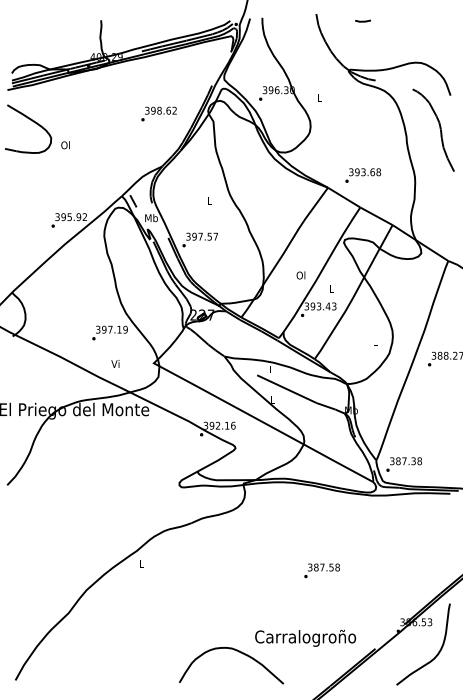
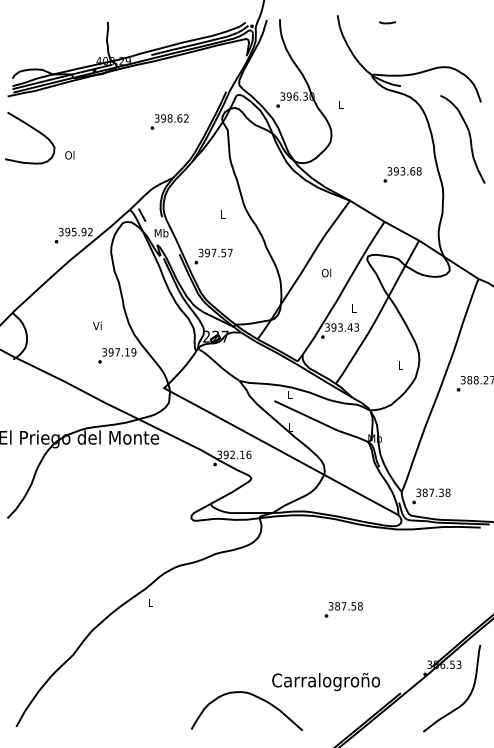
text: (362, 175) -> (401, 174), moved
text: (300, 275) -> (326, 273), moved
text: (115, 363) -> (97, 325), moved

